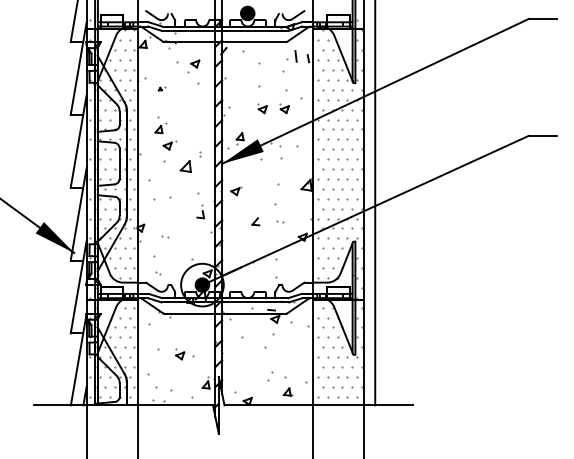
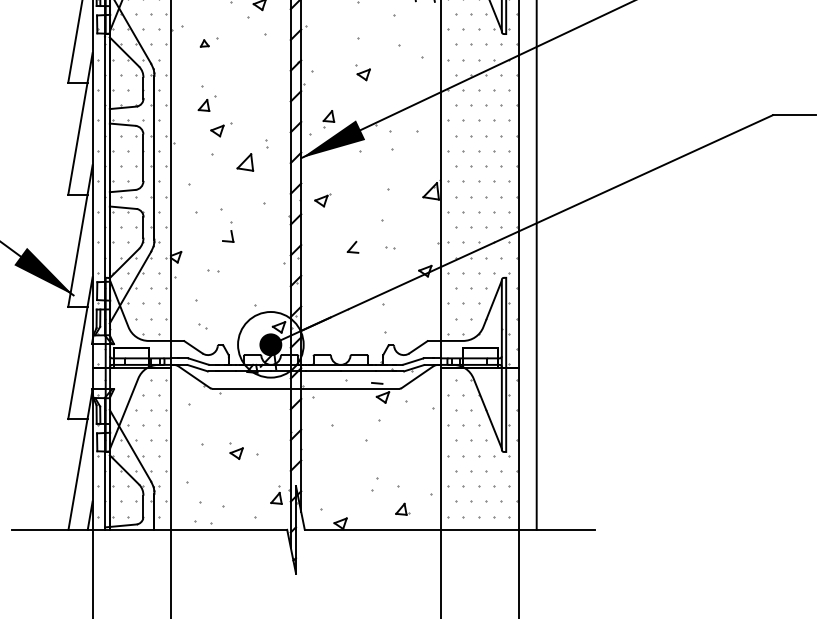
part: (161, 88) -> (207, 42), size x1.67
part: (284, 108) -> (397, 73), removed
part: (200, 211) -> (227, 231), moved

